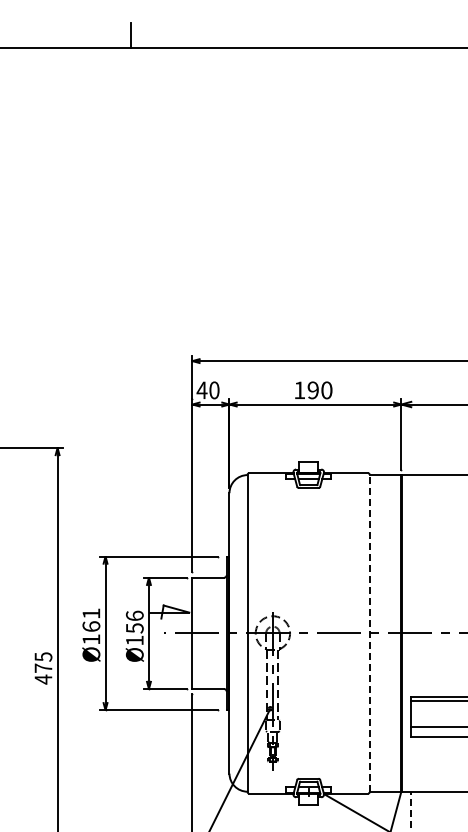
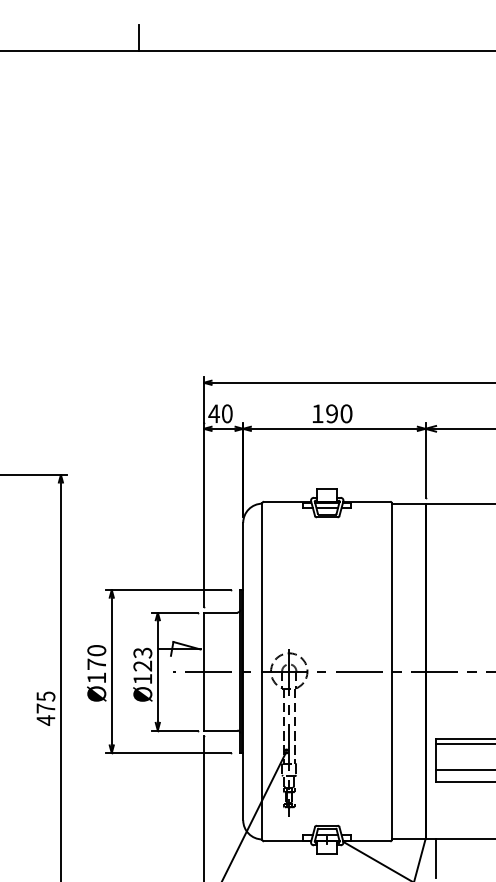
text: (91, 619) -> (96, 656), Ø161 -> Ø170
text: (134, 621) -> (142, 658), Ø156 -> Ø123
line: (369, 633) -> (391, 671), dashed -> solid
line: (411, 809) -> (436, 858), dashed -> solid

